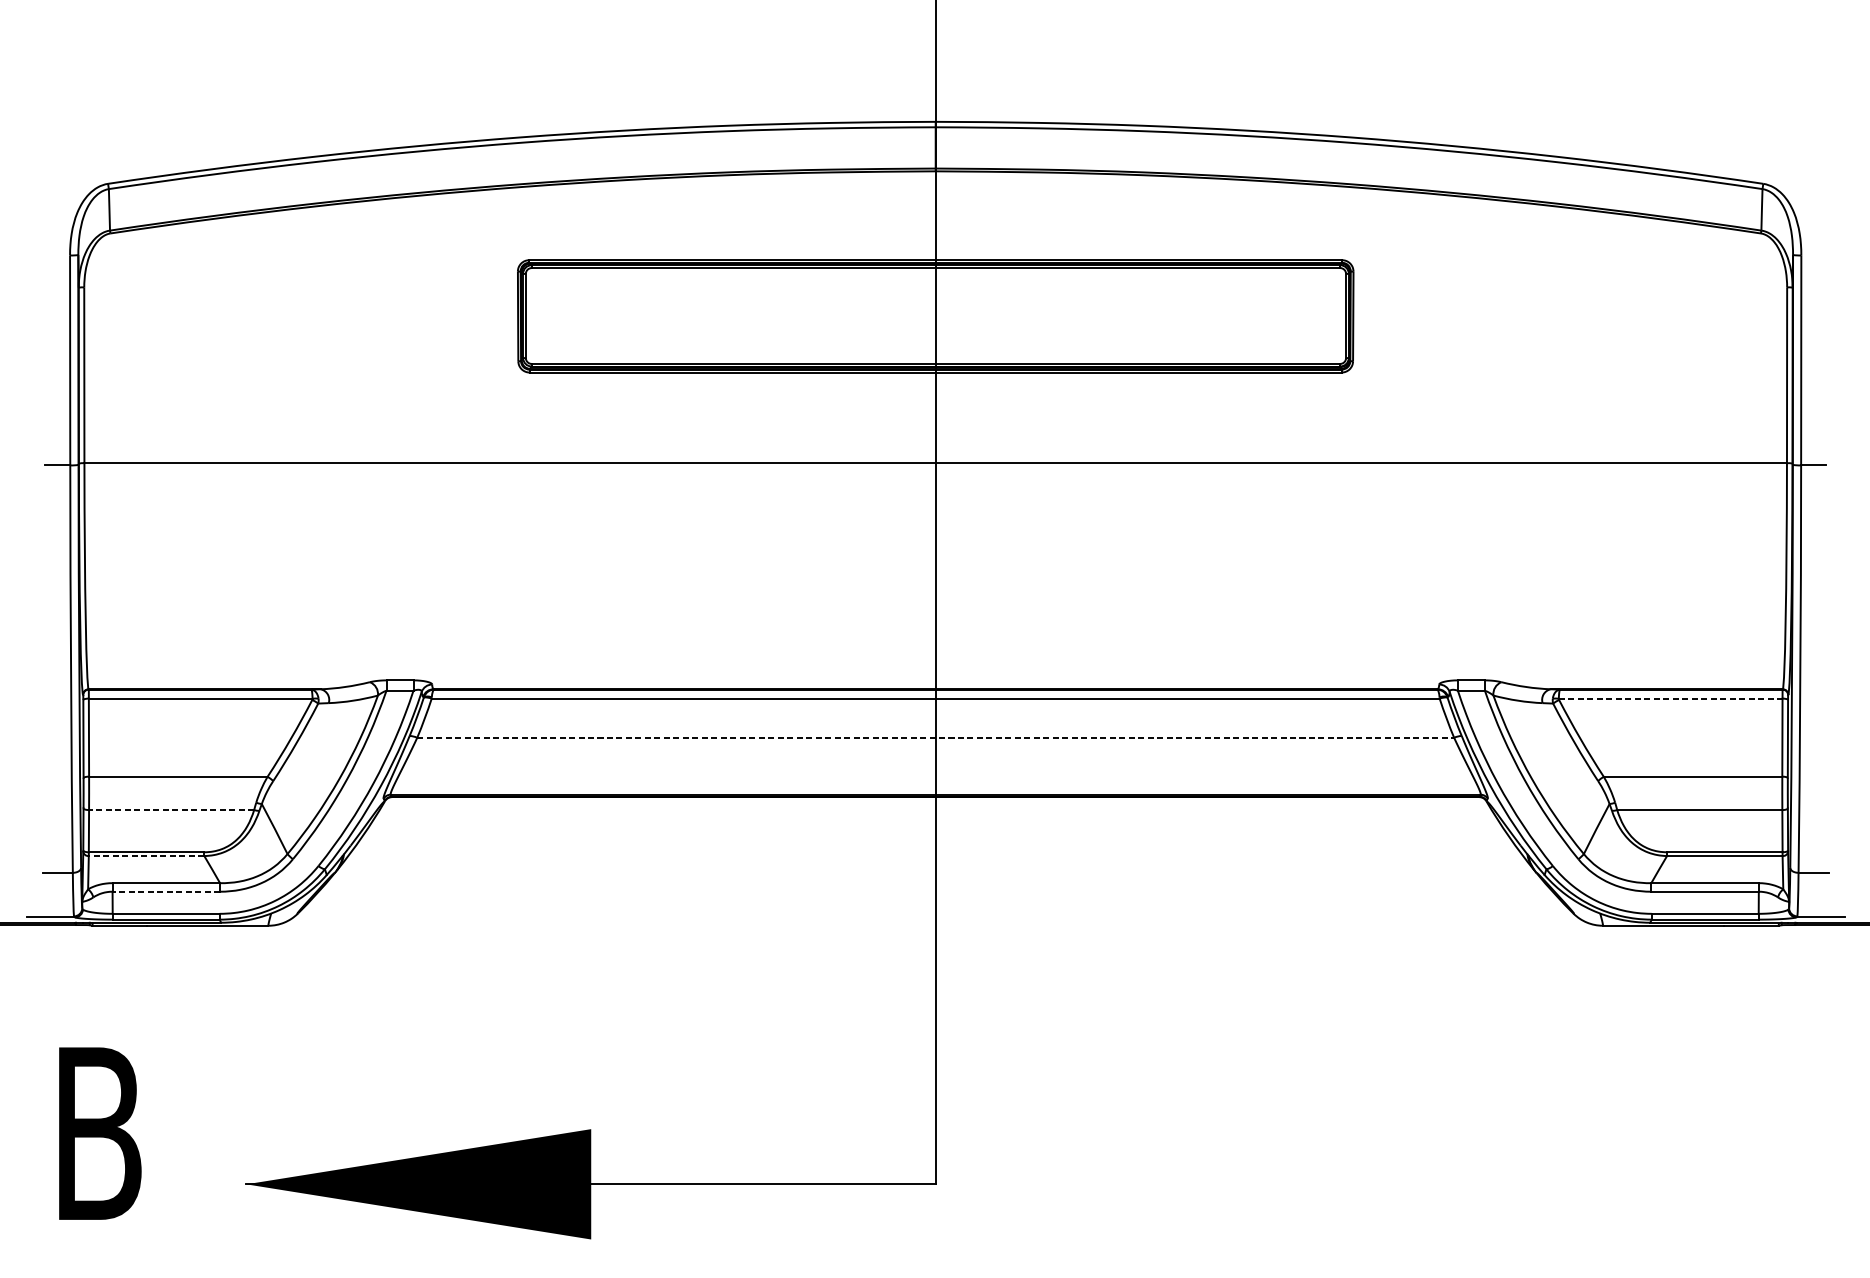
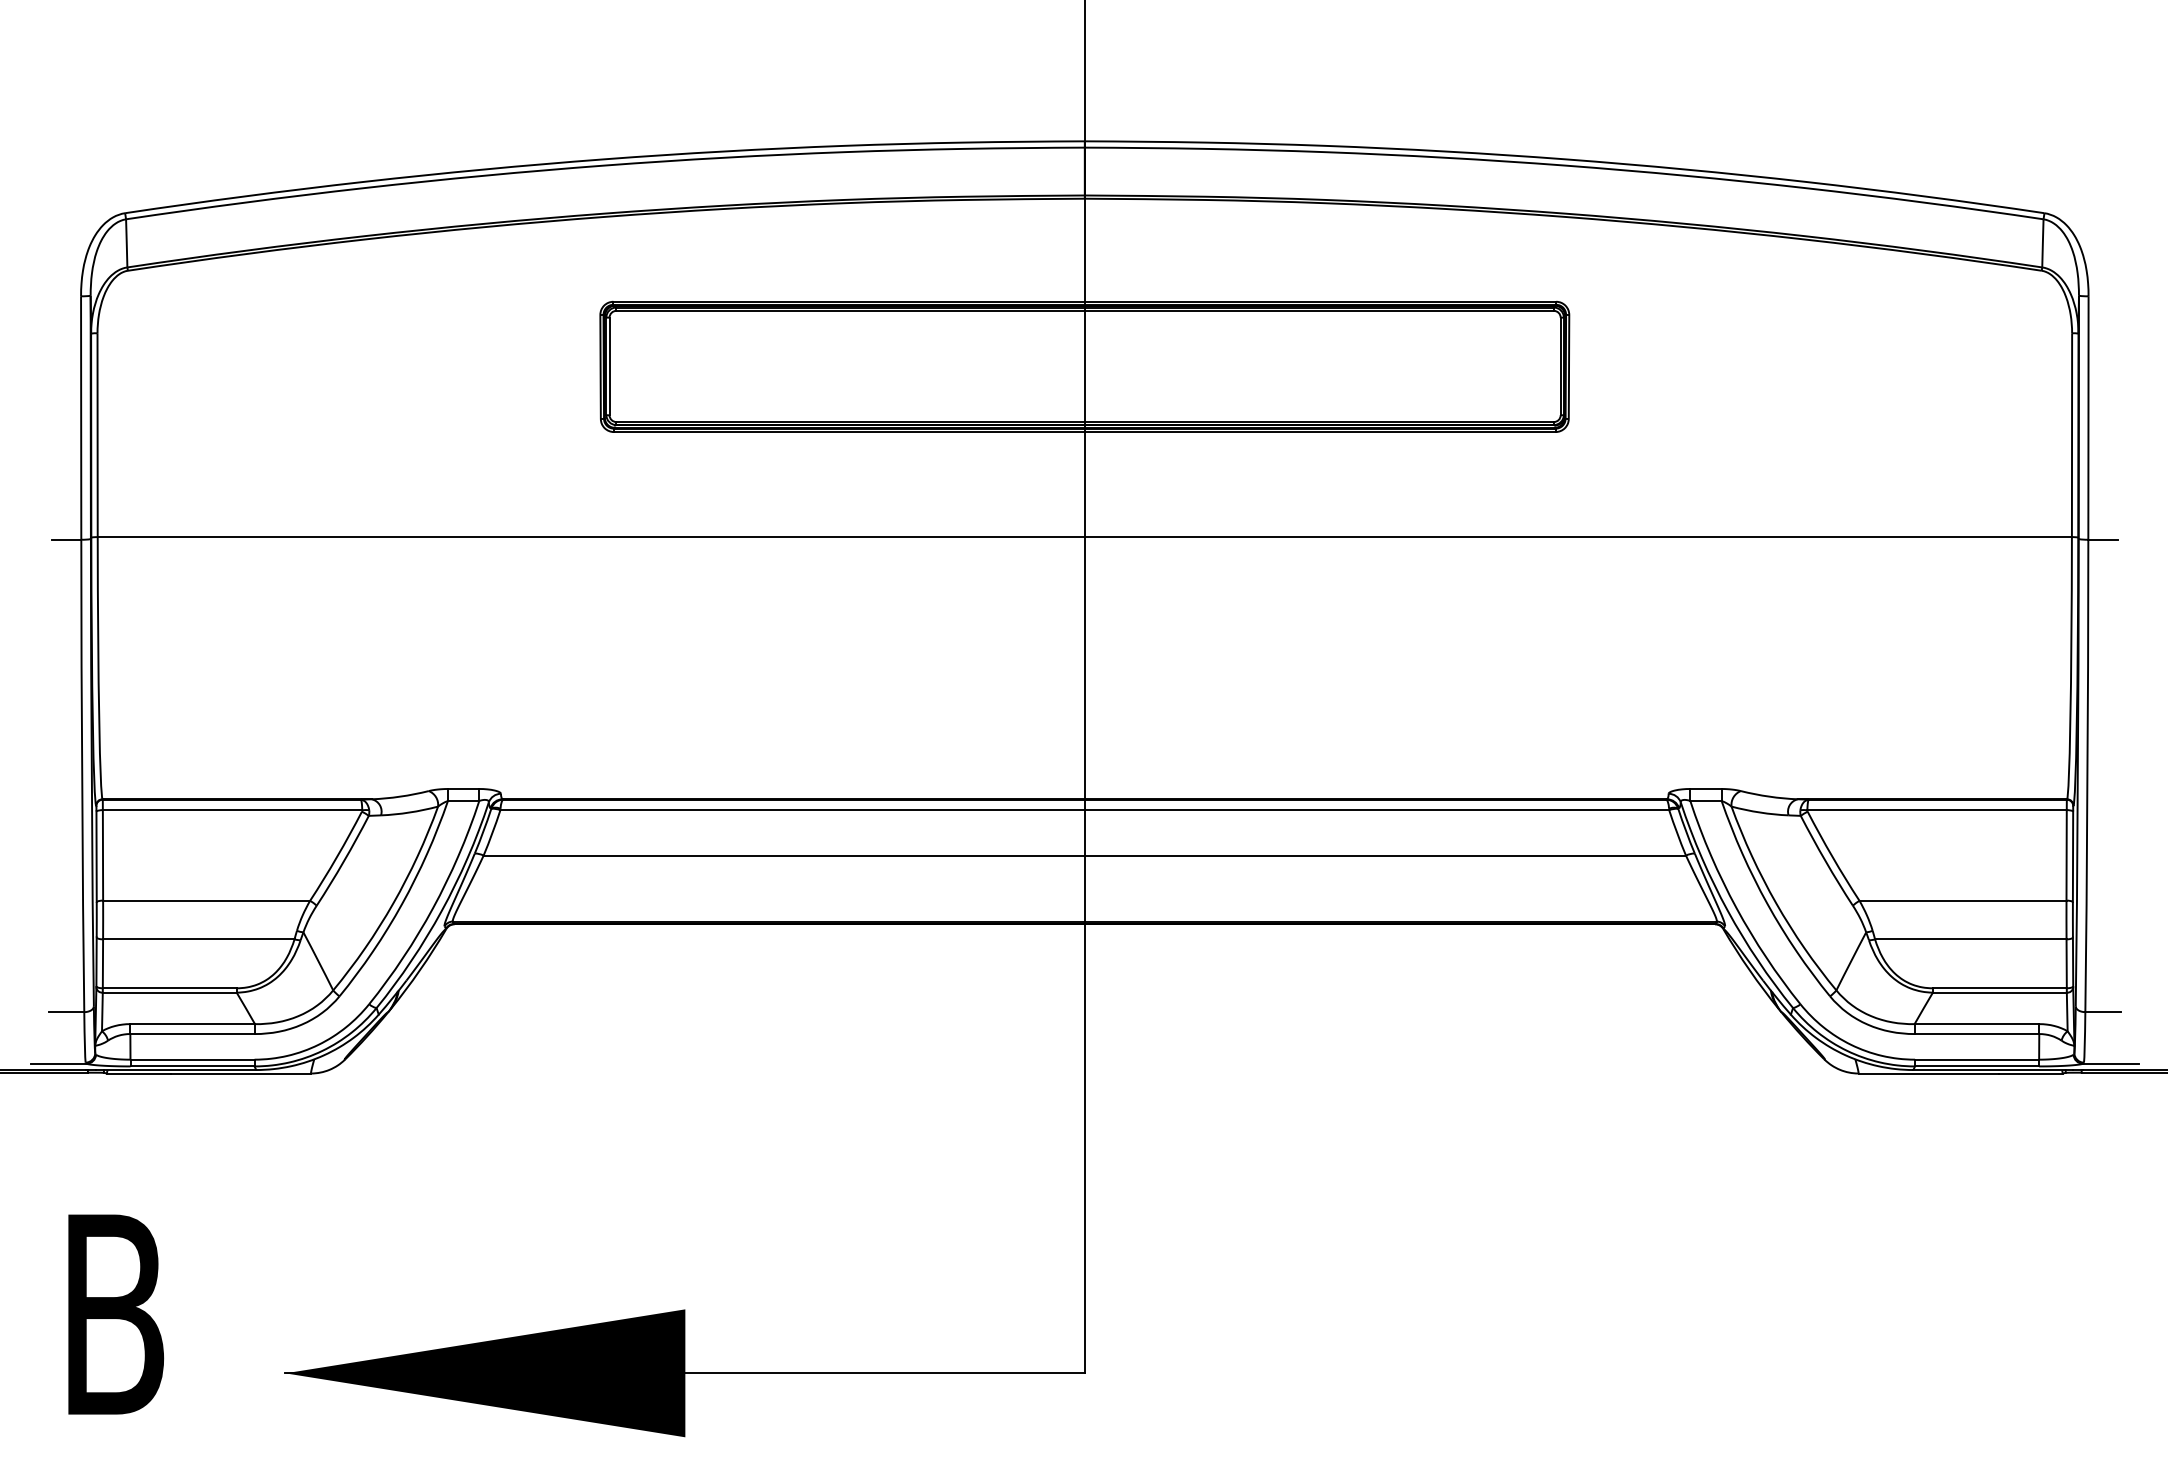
line: (1671, 698) -> (1937, 810), dashed -> solid
line: (936, 737) -> (1085, 855), dashed -> solid
line: (171, 810) -> (198, 939), dashed -> solid
line: (146, 855) -> (169, 992), dashed -> solid
line: (166, 892) -> (192, 1034), dashed -> solid

